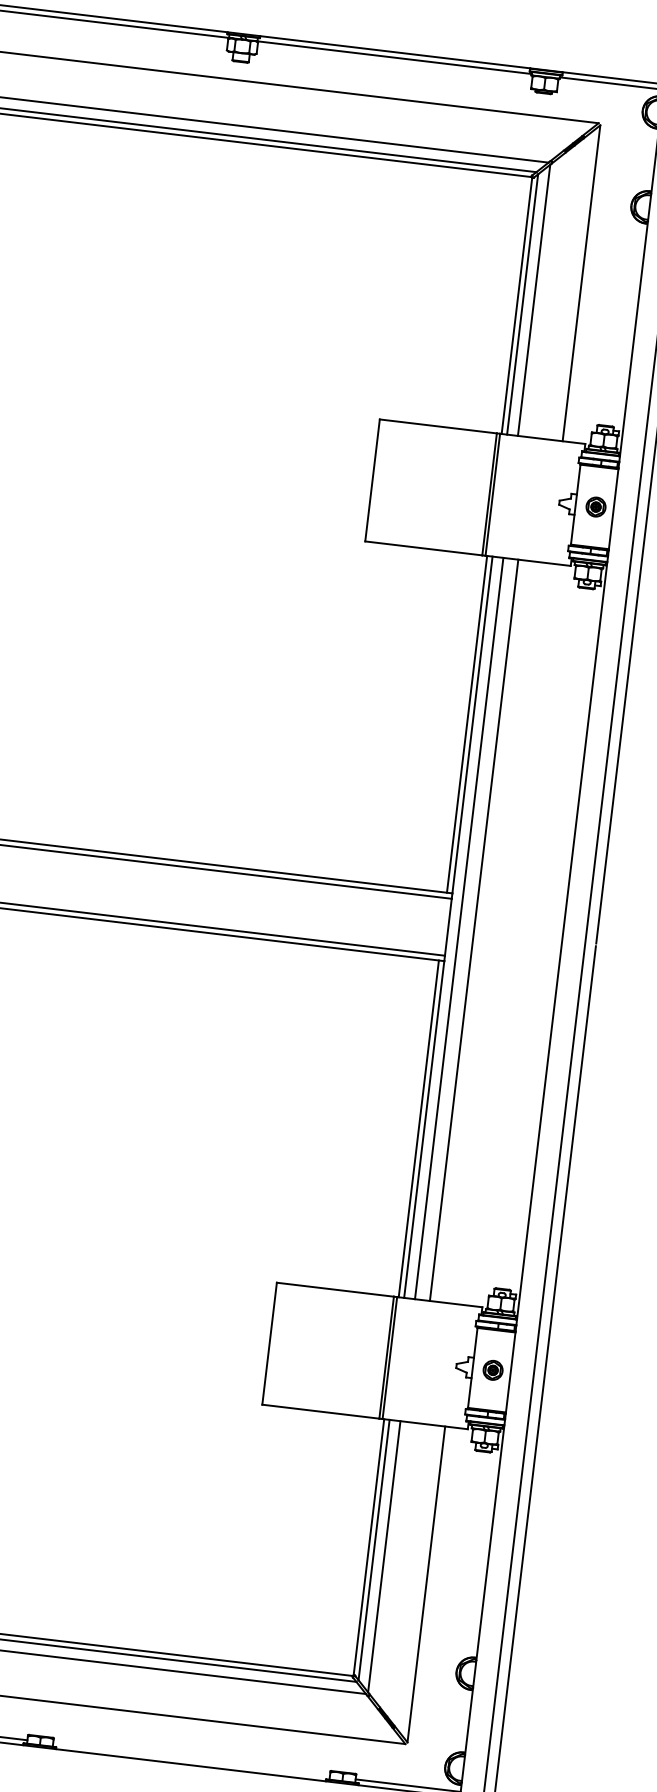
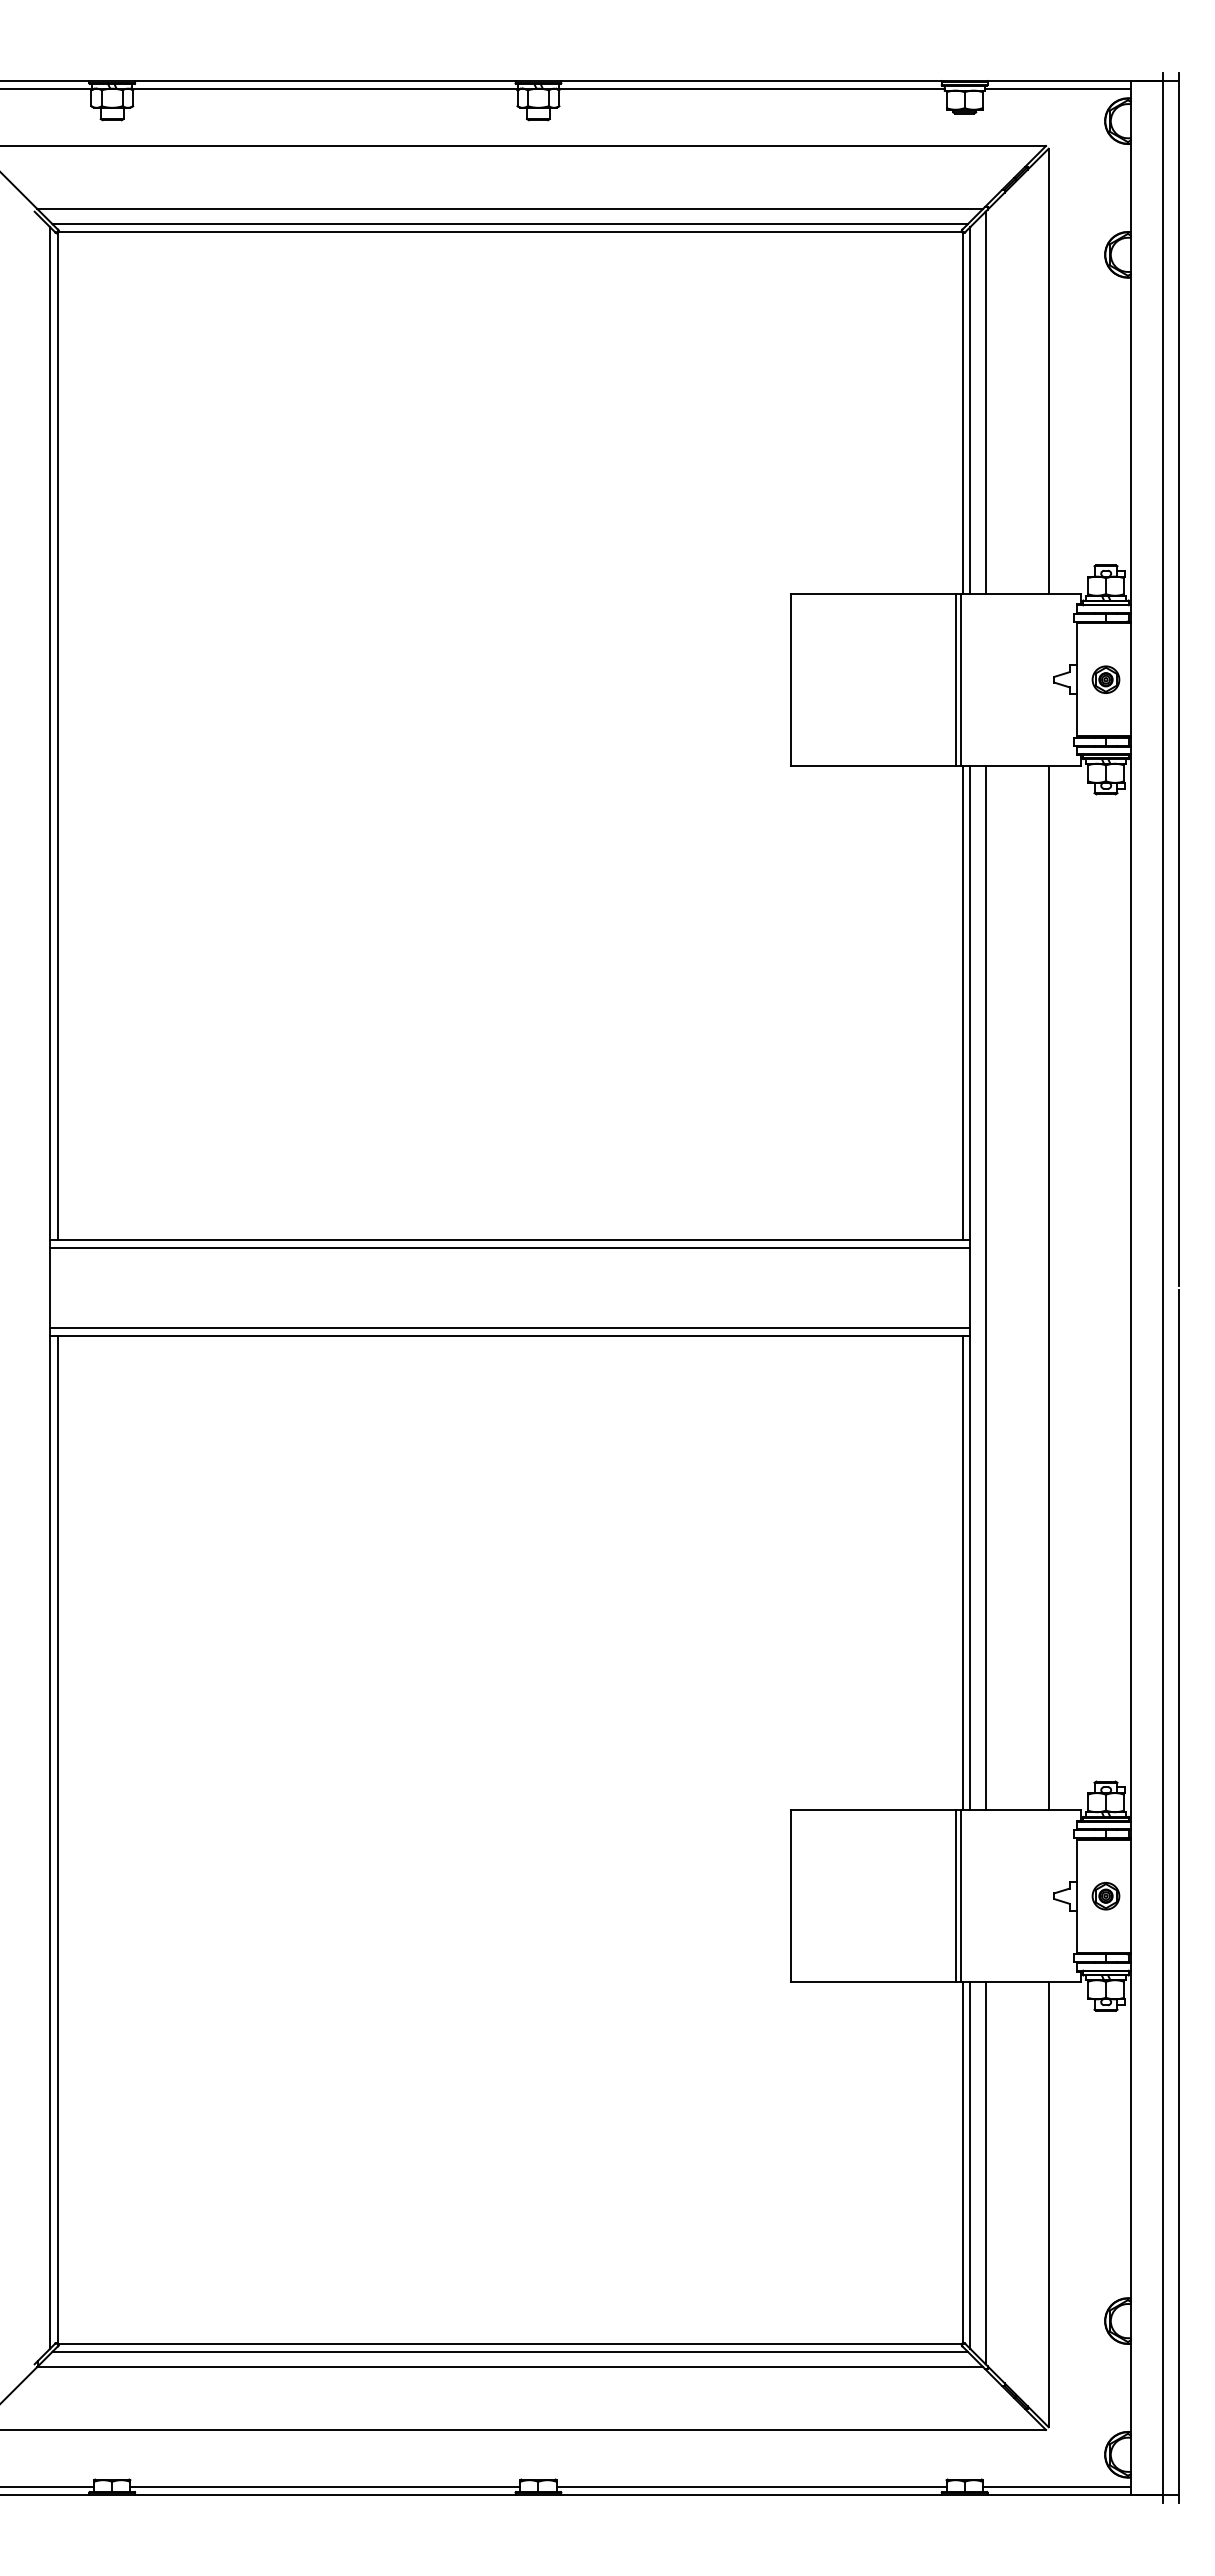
line: (474, 929) -> (1048, 1287), moved
line: (191, 1759) -> (751, 2487), added

